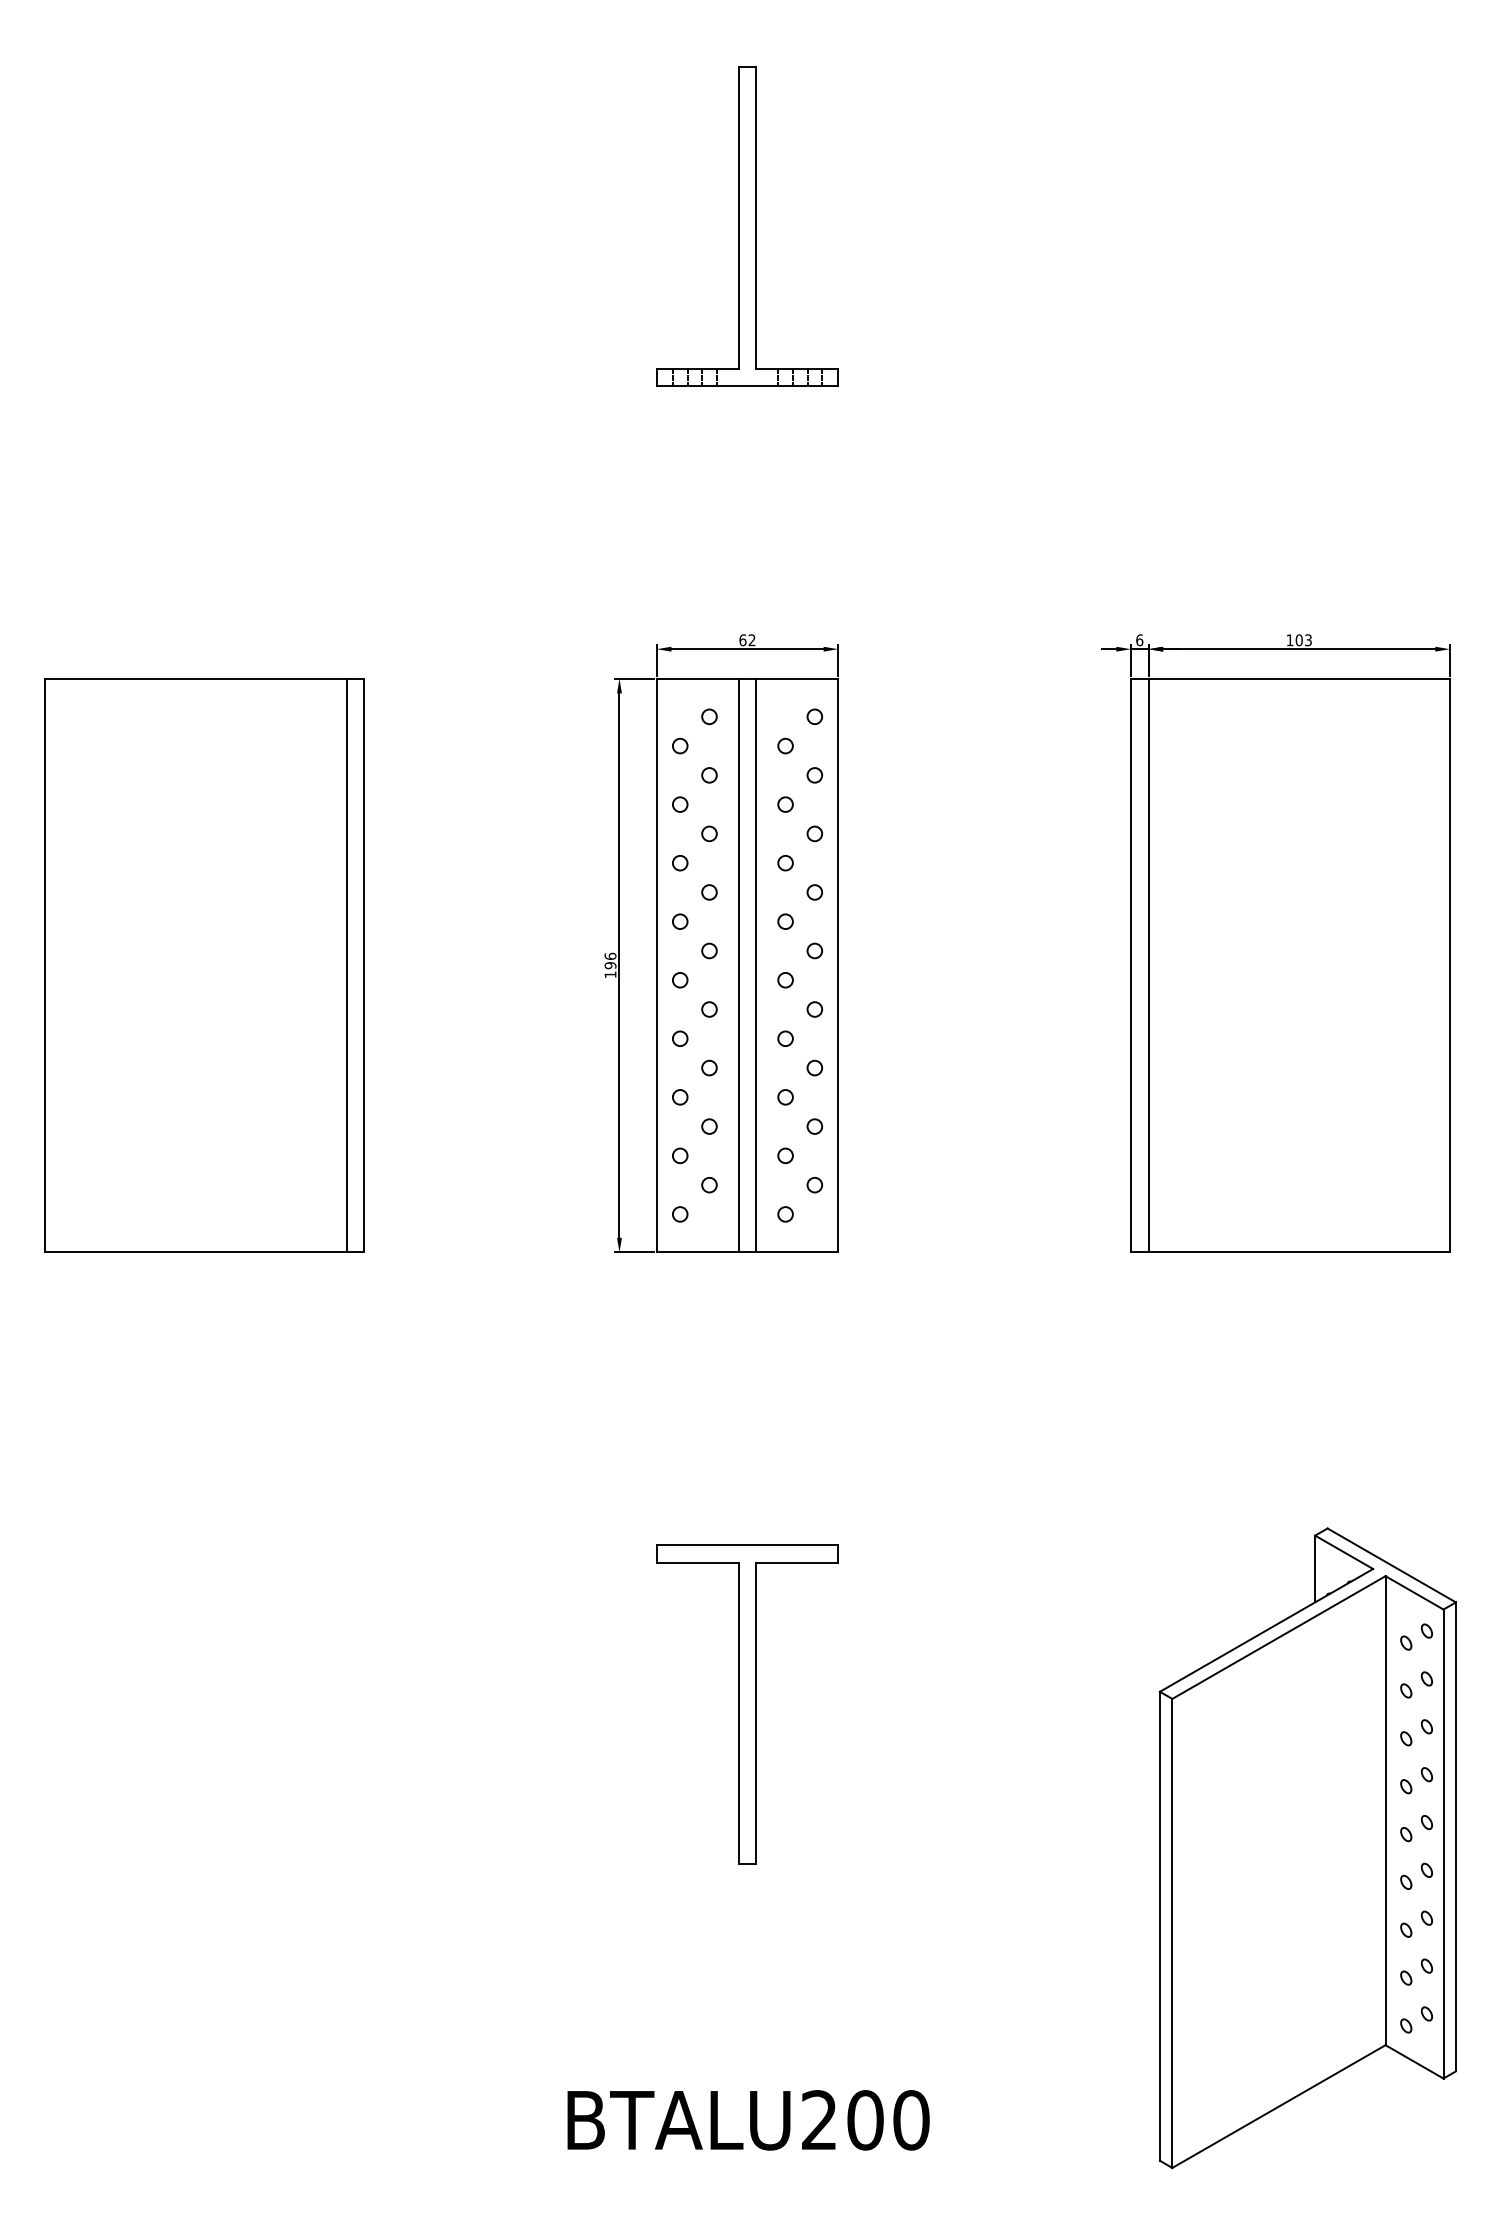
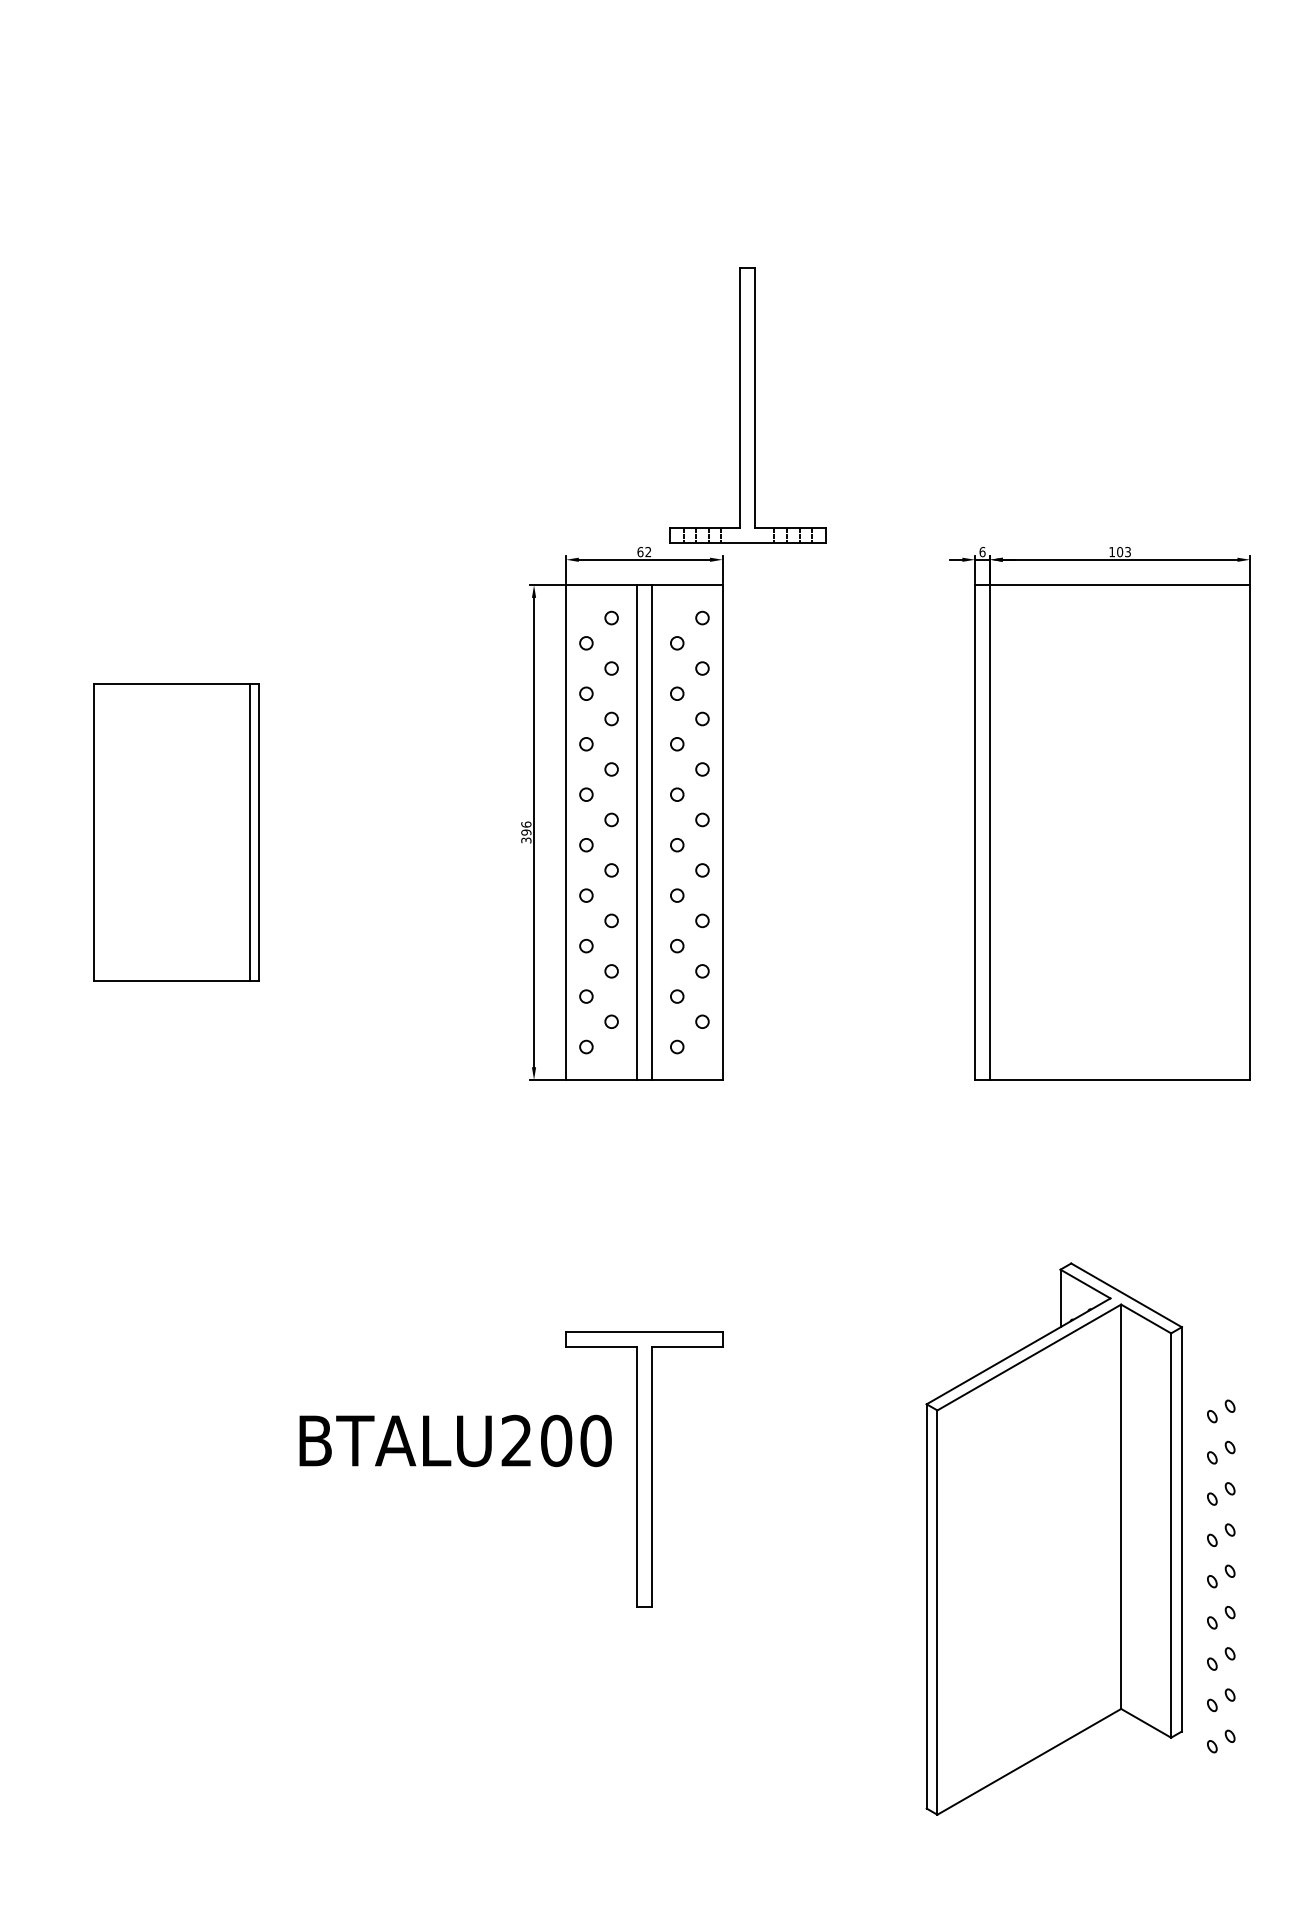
part: (747, 226) -> (747, 405), moved
part: (204, 965) -> (176, 832), size x0.6
text: (610, 974) -> (526, 840), 196 -> 396
part: (1307, 1848) -> (1053, 1539), moved
text: (748, 2120) -> (455, 1441), moved

